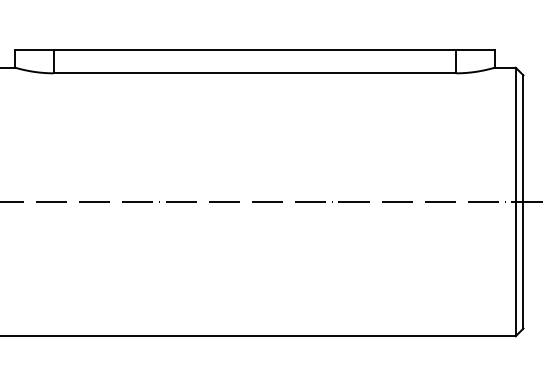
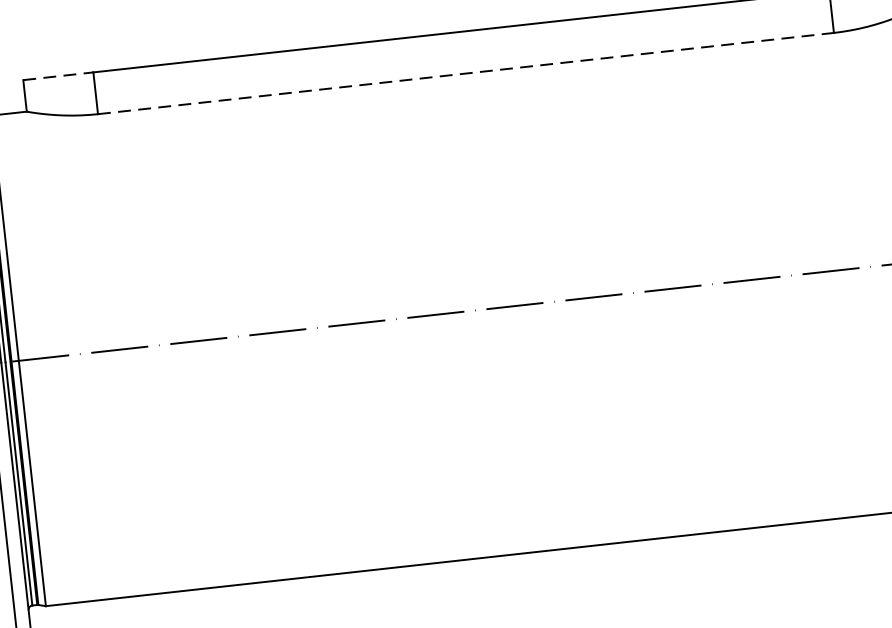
line: (34, 50) -> (58, 76), solid -> dashed
line: (255, 73) -> (466, 73), solid -> dashed

